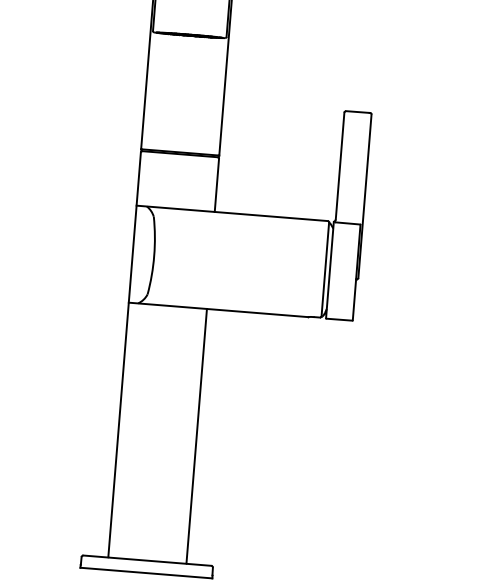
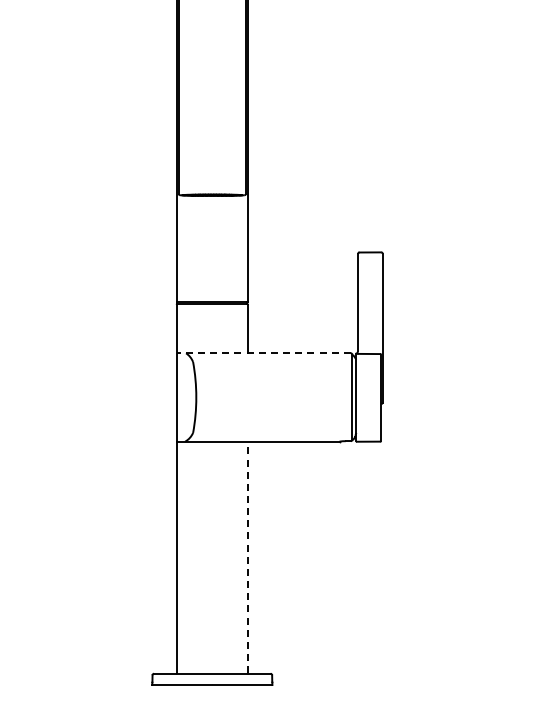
line: (231, 213) -> (263, 353), solid -> dashed
line: (196, 436) -> (247, 557), solid -> dashed

